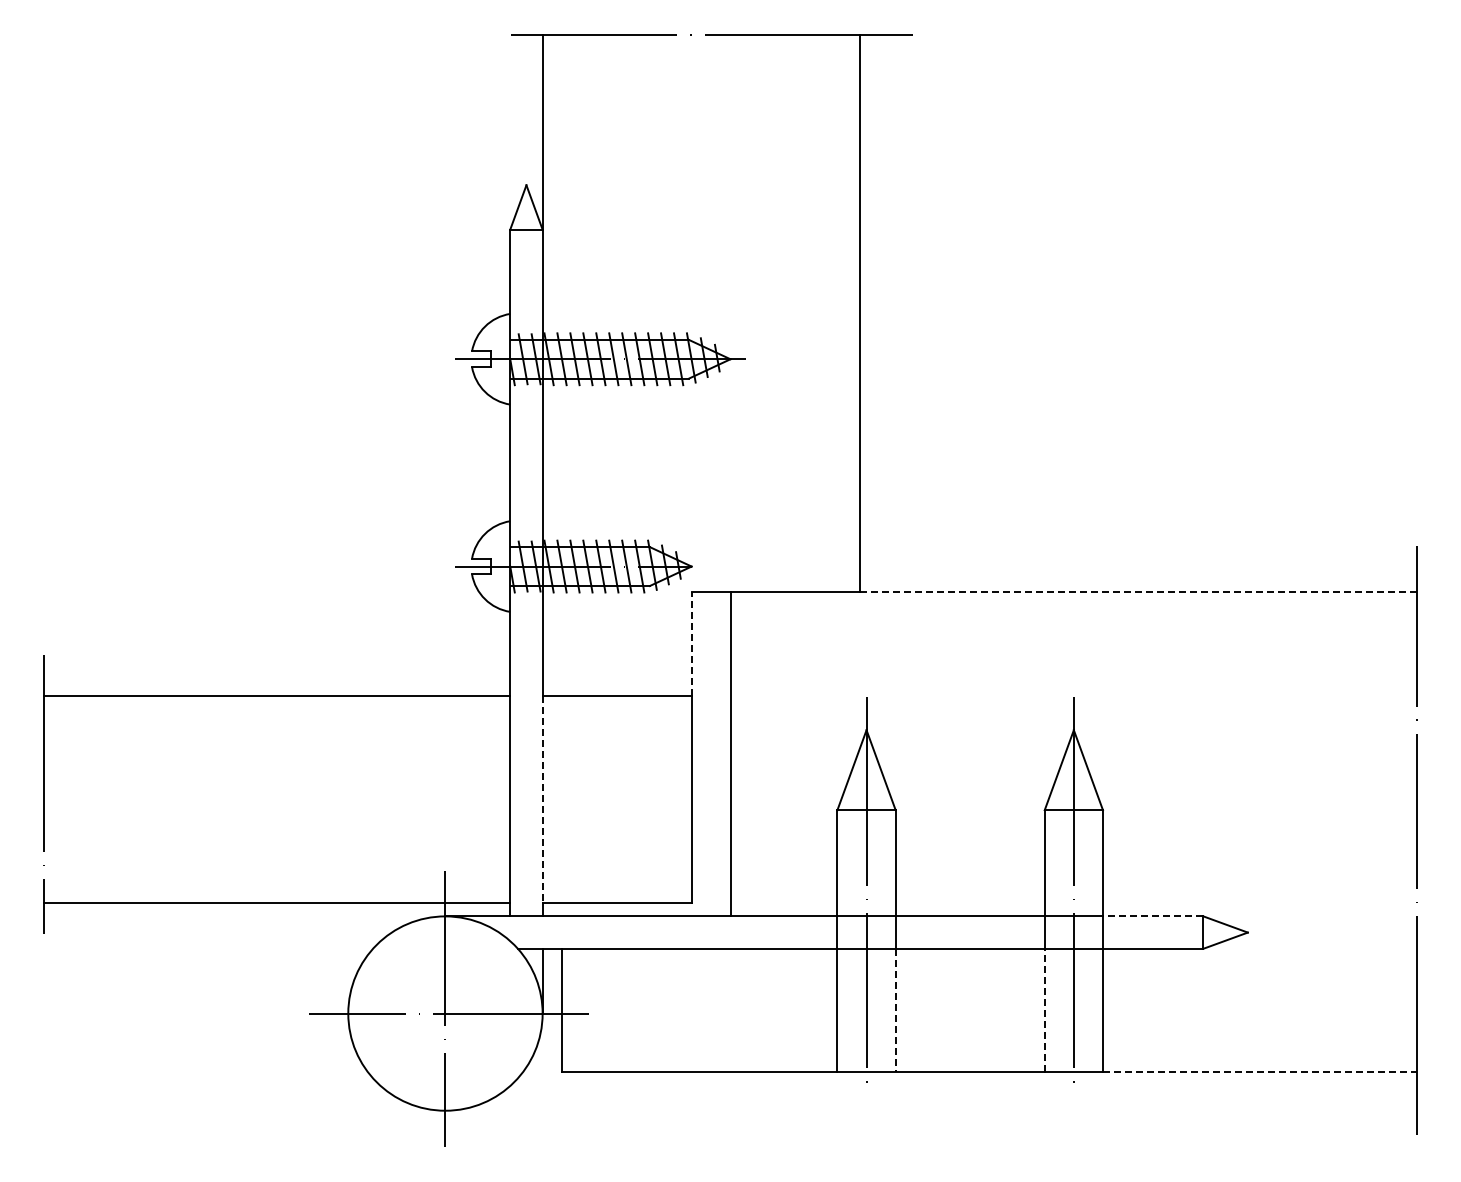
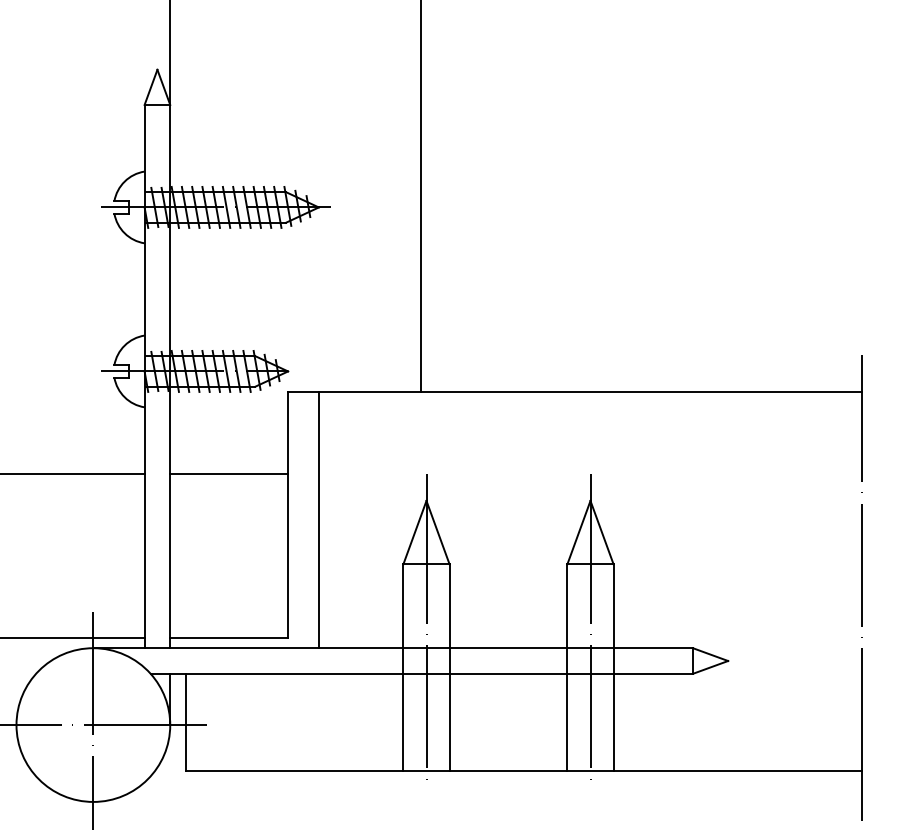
line: (1138, 592) -> (641, 391), dashed -> solid
line: (691, 644) -> (288, 433), dashed -> solid
line: (542, 799) -> (170, 555), dashed -> solid
line: (1152, 916) -> (652, 648), dashed -> solid
line: (895, 1010) -> (449, 722), dashed -> solid
line: (1044, 1010) -> (567, 722), dashed -> solid
line: (1260, 1071) -> (738, 770), dashed -> solid

